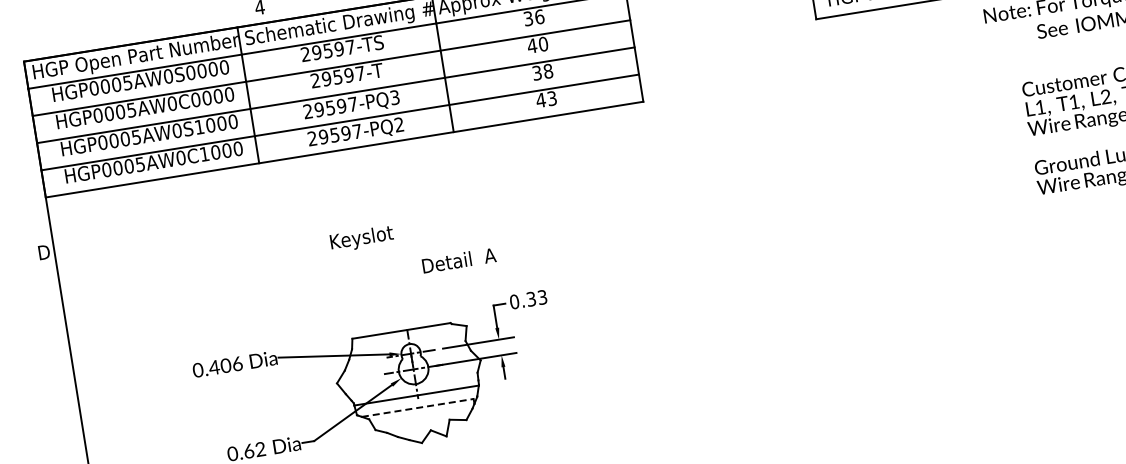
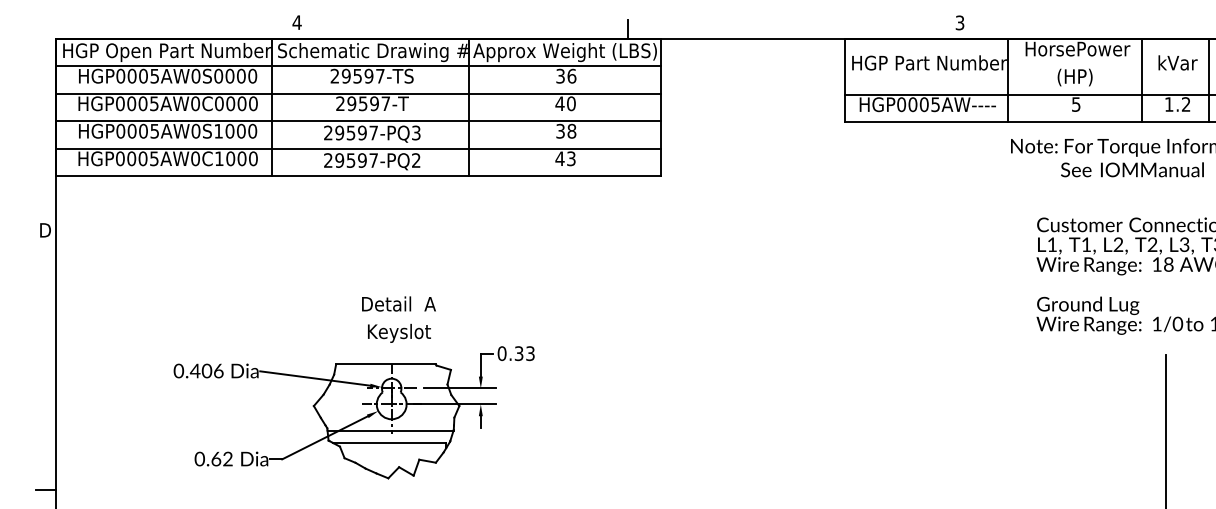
text: (361, 238) -> (399, 332), moved
text: (458, 260) -> (398, 303), moved
line: (417, 408) -> (389, 443), dashed -> solid

